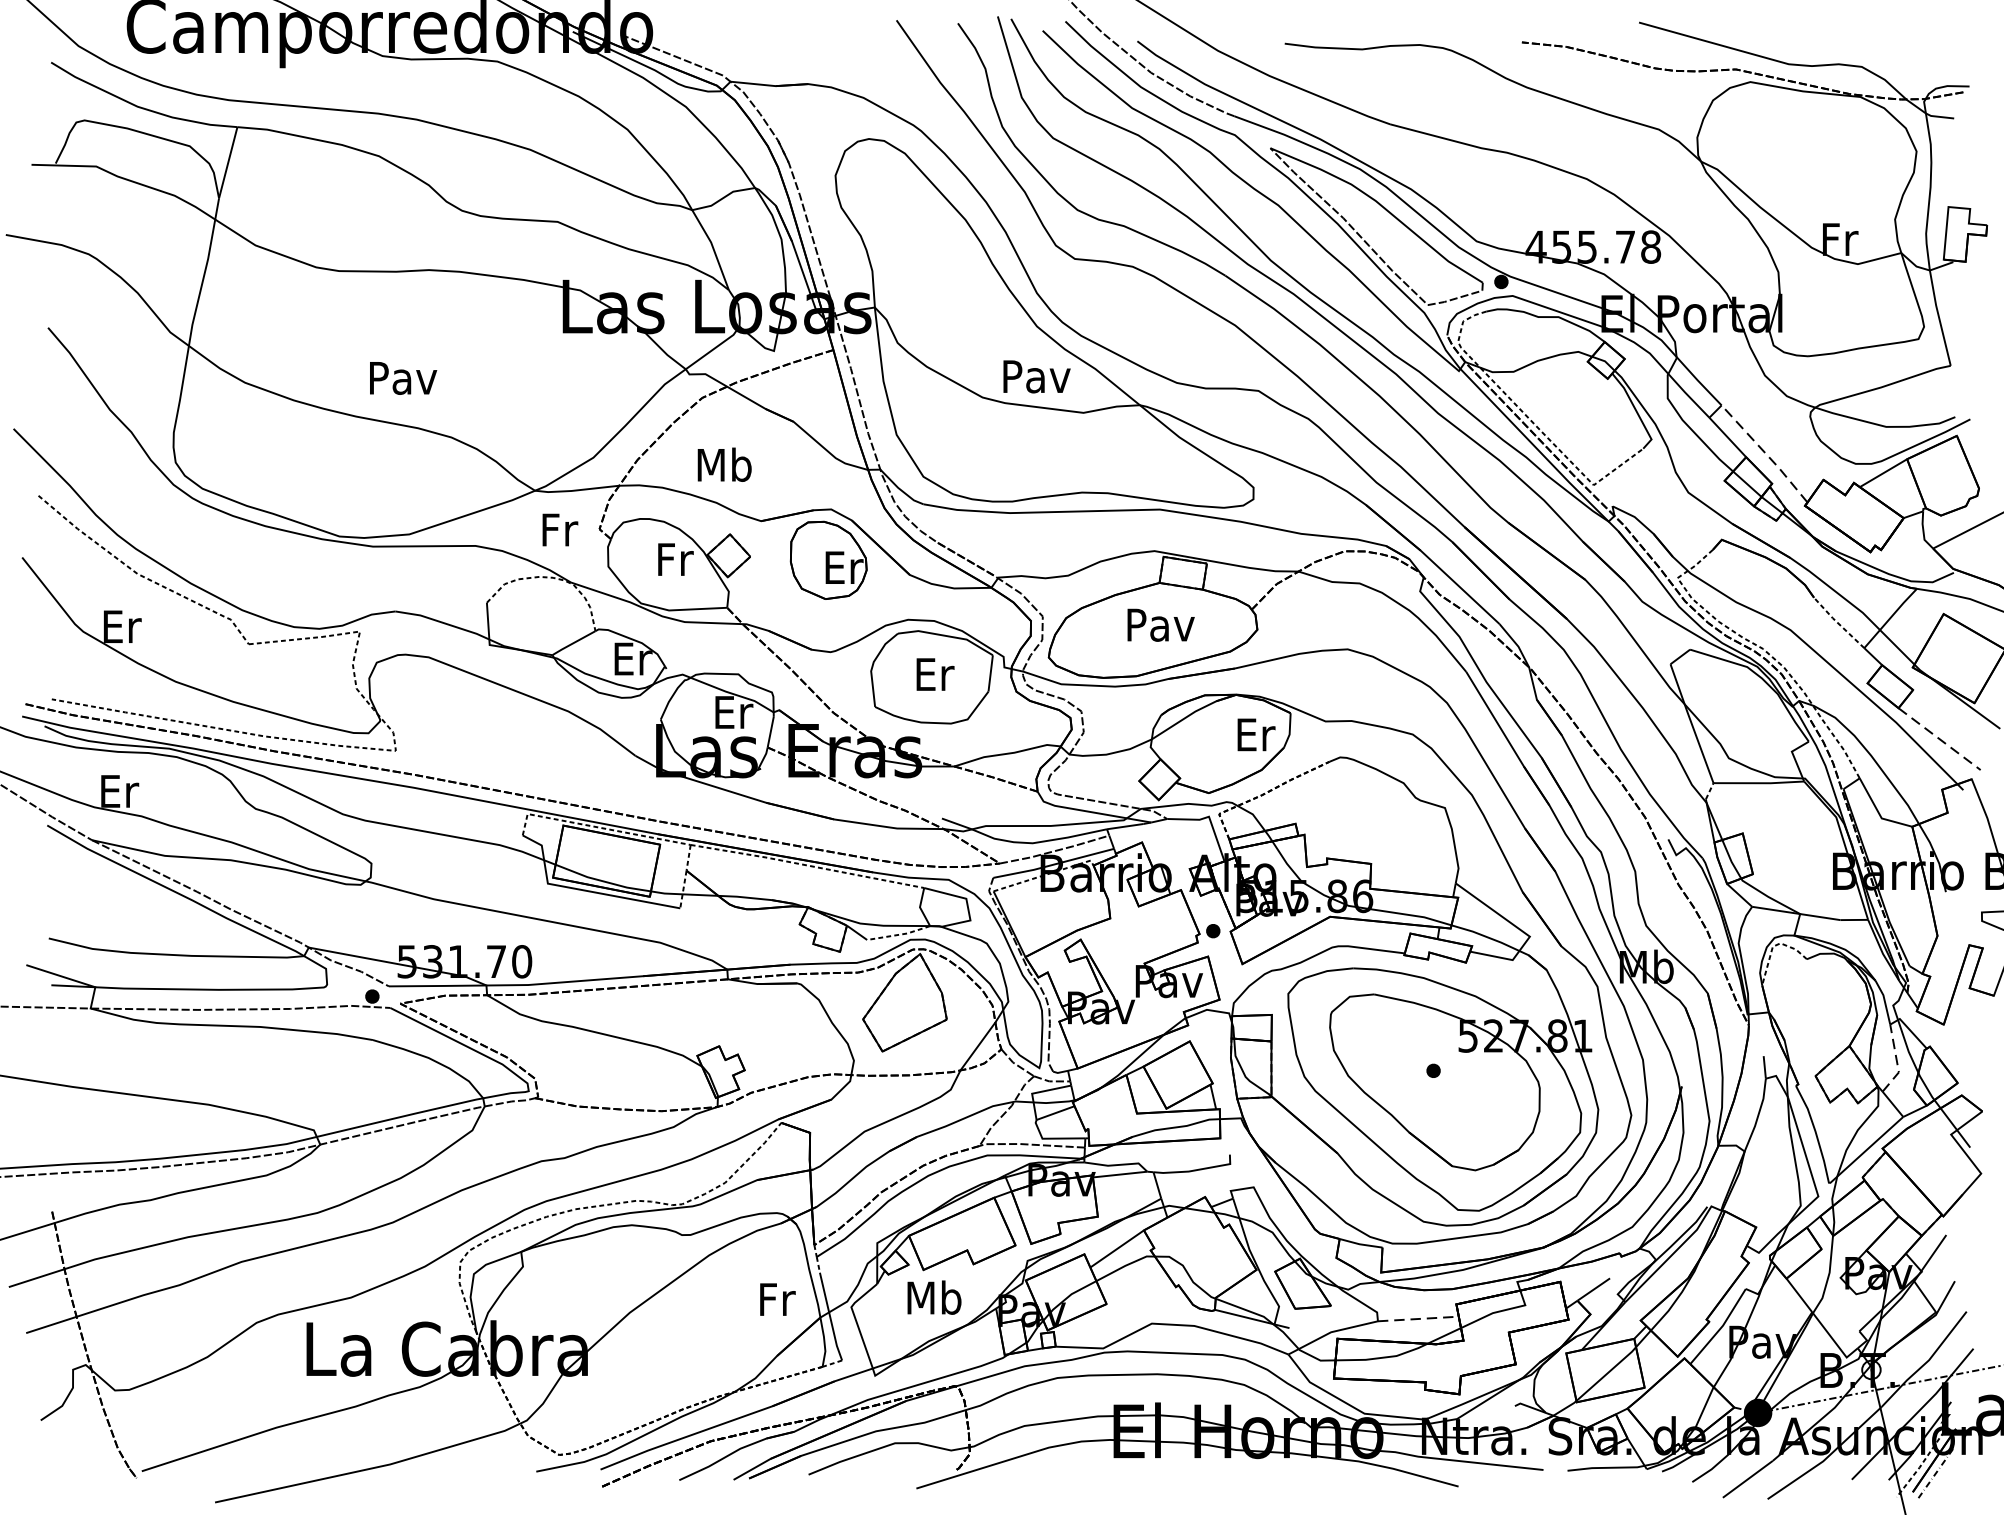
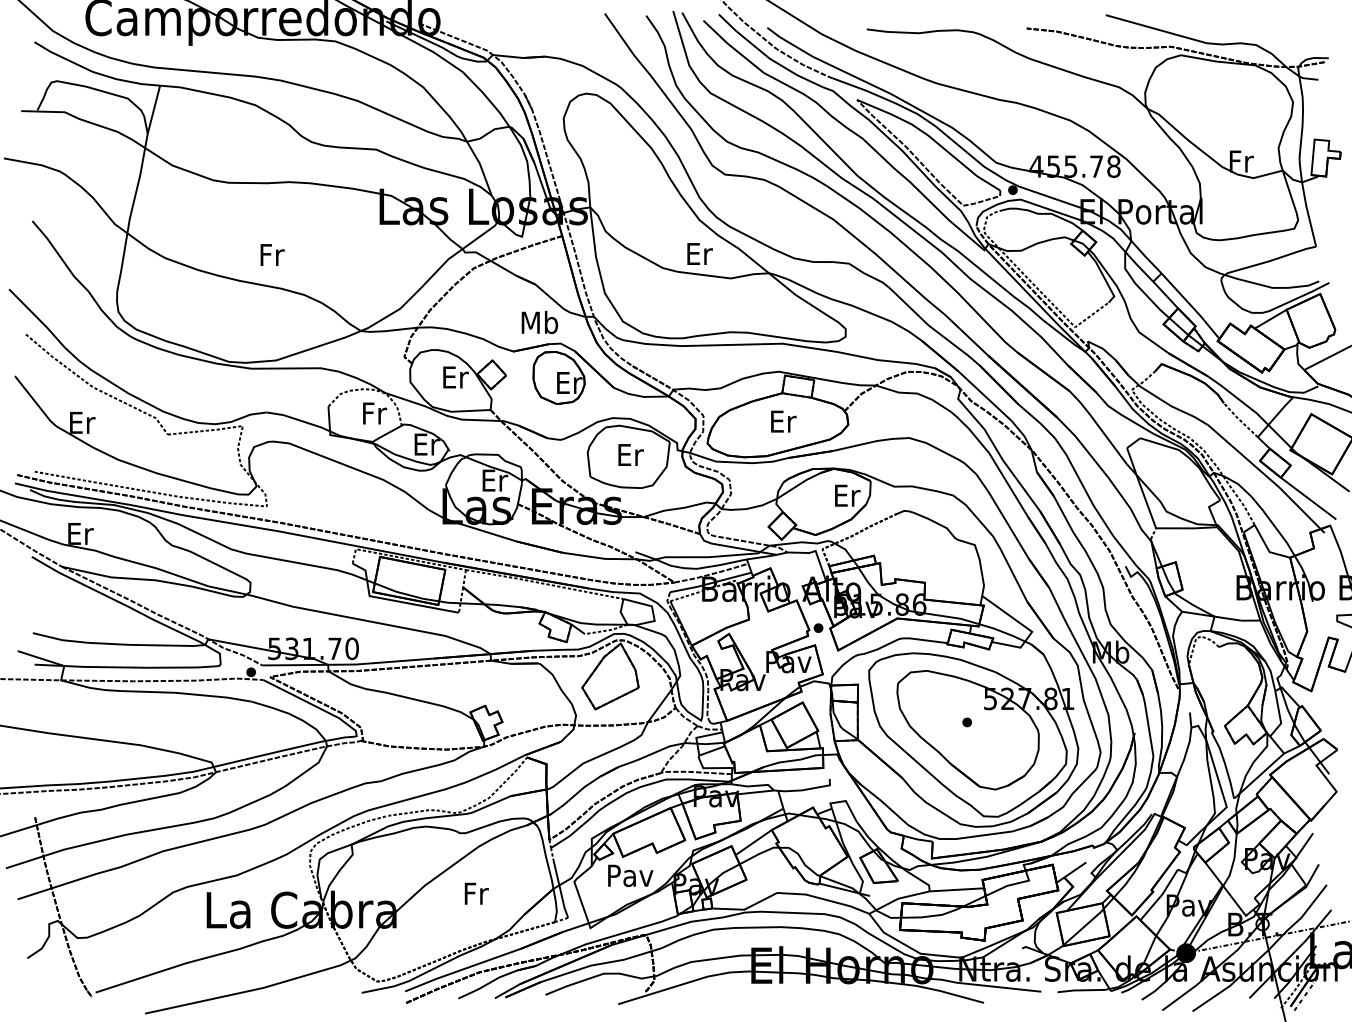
text: (1036, 377) -> (699, 254), Pav -> Er
text: (402, 378) -> (271, 255), Pav -> Fr
line: (1766, 452) -> (1191, 305), dashed -> solid
text: (724, 464) -> (539, 322), moved
text: (559, 529) -> (374, 413), moved
text: (675, 559) -> (455, 377), Fr -> Er
text: (1159, 624) -> (782, 421), Pav -> Er
line: (1939, 738) -> (1308, 498), dashed -> solid
line: (1896, 1062) -> (1279, 716), dashed -> solid
text: (934, 1297) -> (630, 875), Mb -> Pav
text: (777, 1299) -> (476, 893), moved
line: (1419, 1318) -> (957, 889), dashed -> solid

